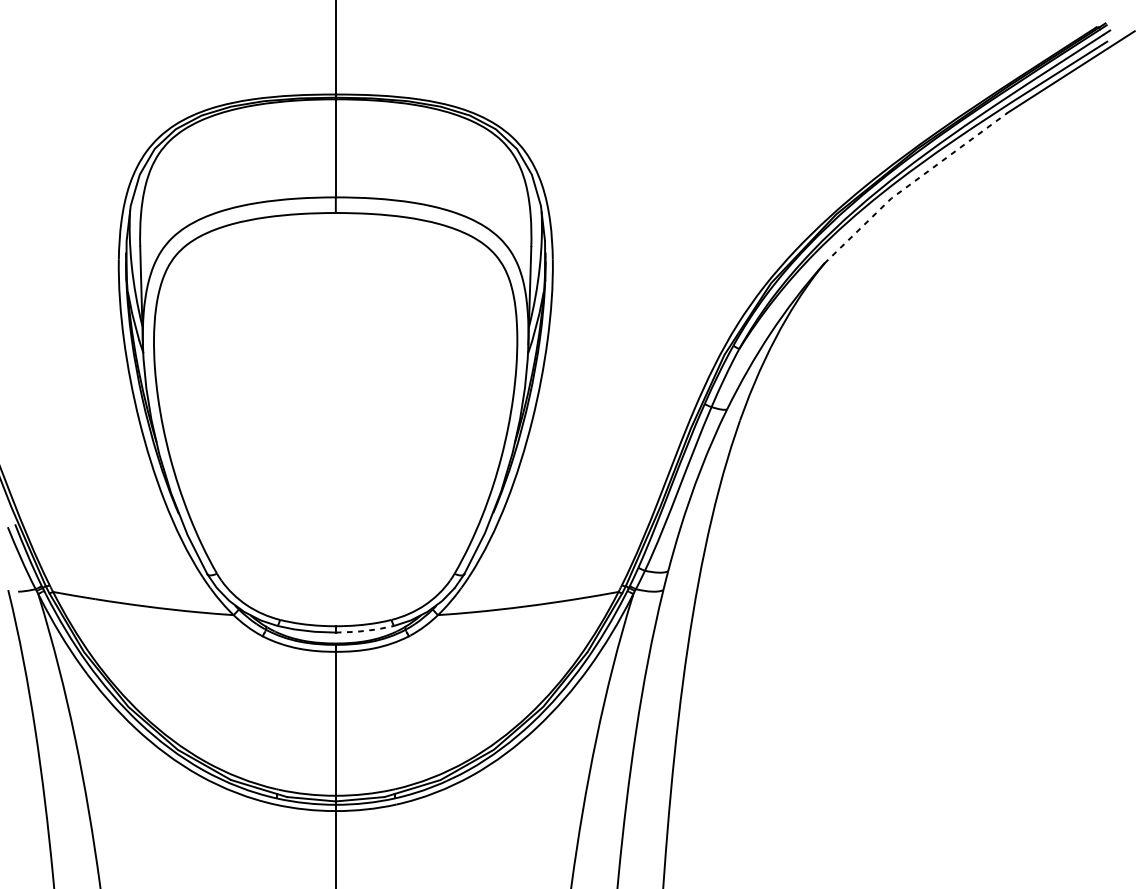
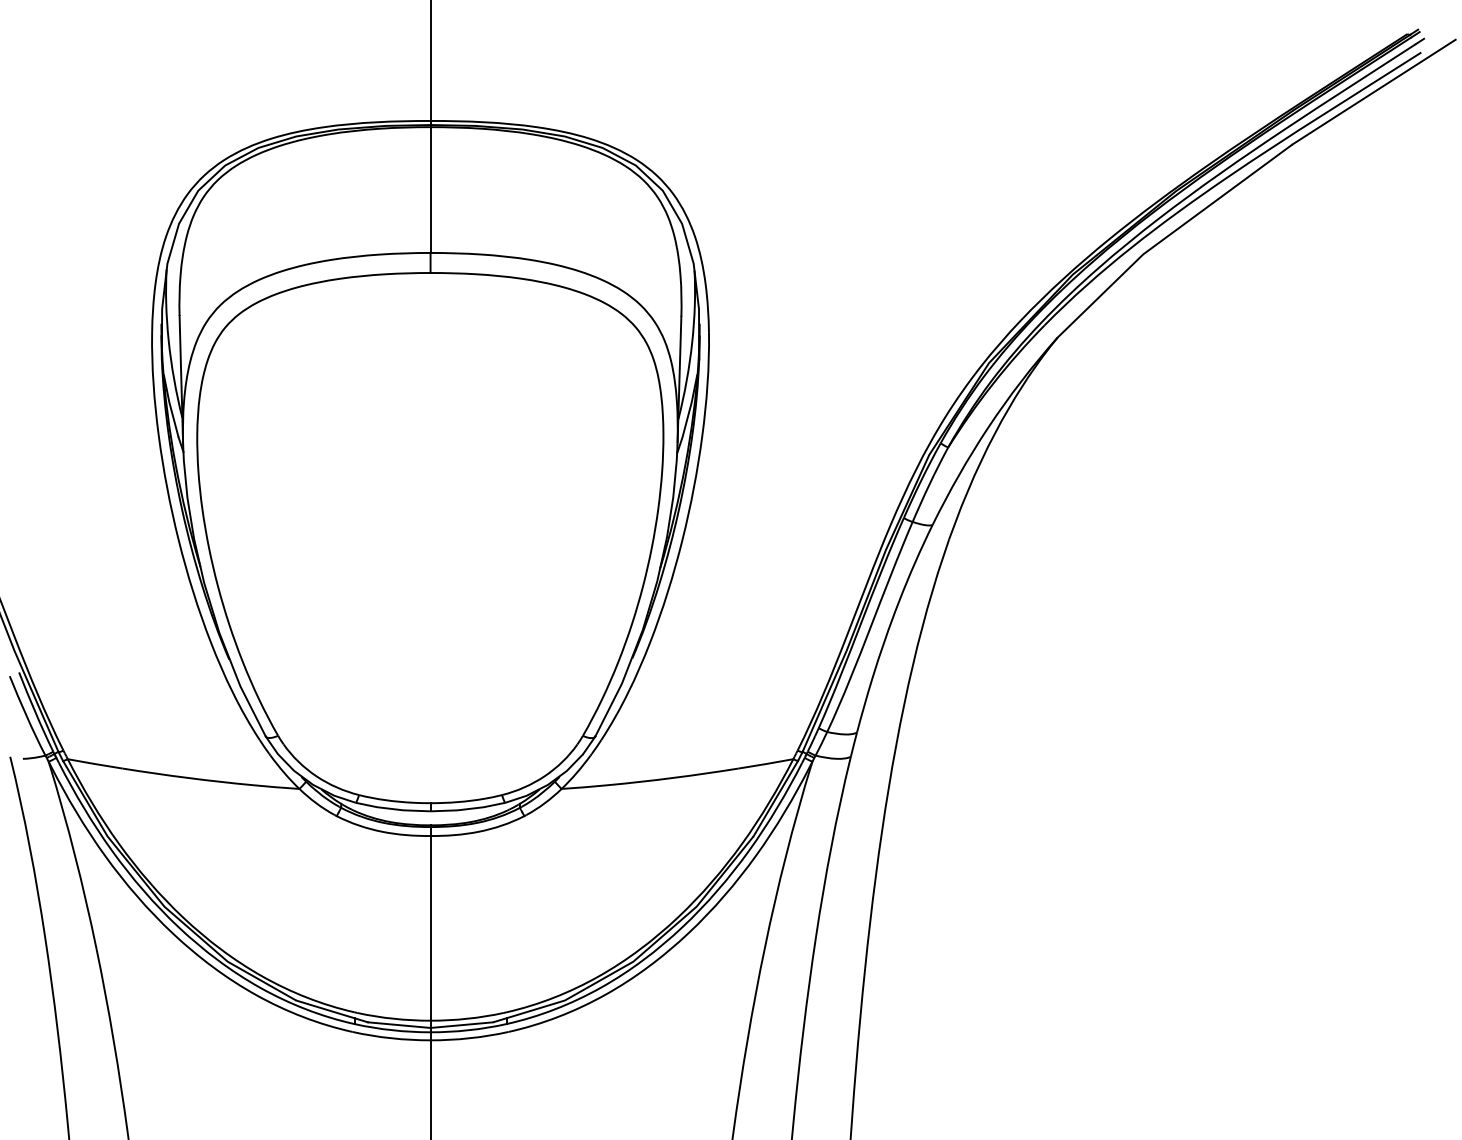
line: (911, 183) -> (1169, 234), dashed -> solid
line: (365, 631) -> (468, 809), dashed -> solid

